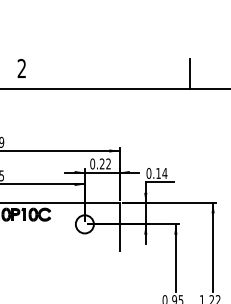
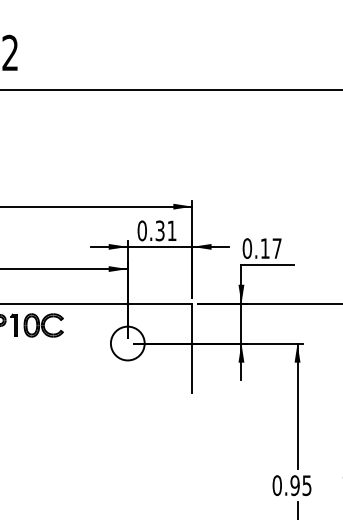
line: (189, 73) -> (322, 62), removed
text: (104, 163) -> (164, 229), 0.22 -> 0.31
text: (164, 173) -> (276, 248), 0.14 -> 0.17

